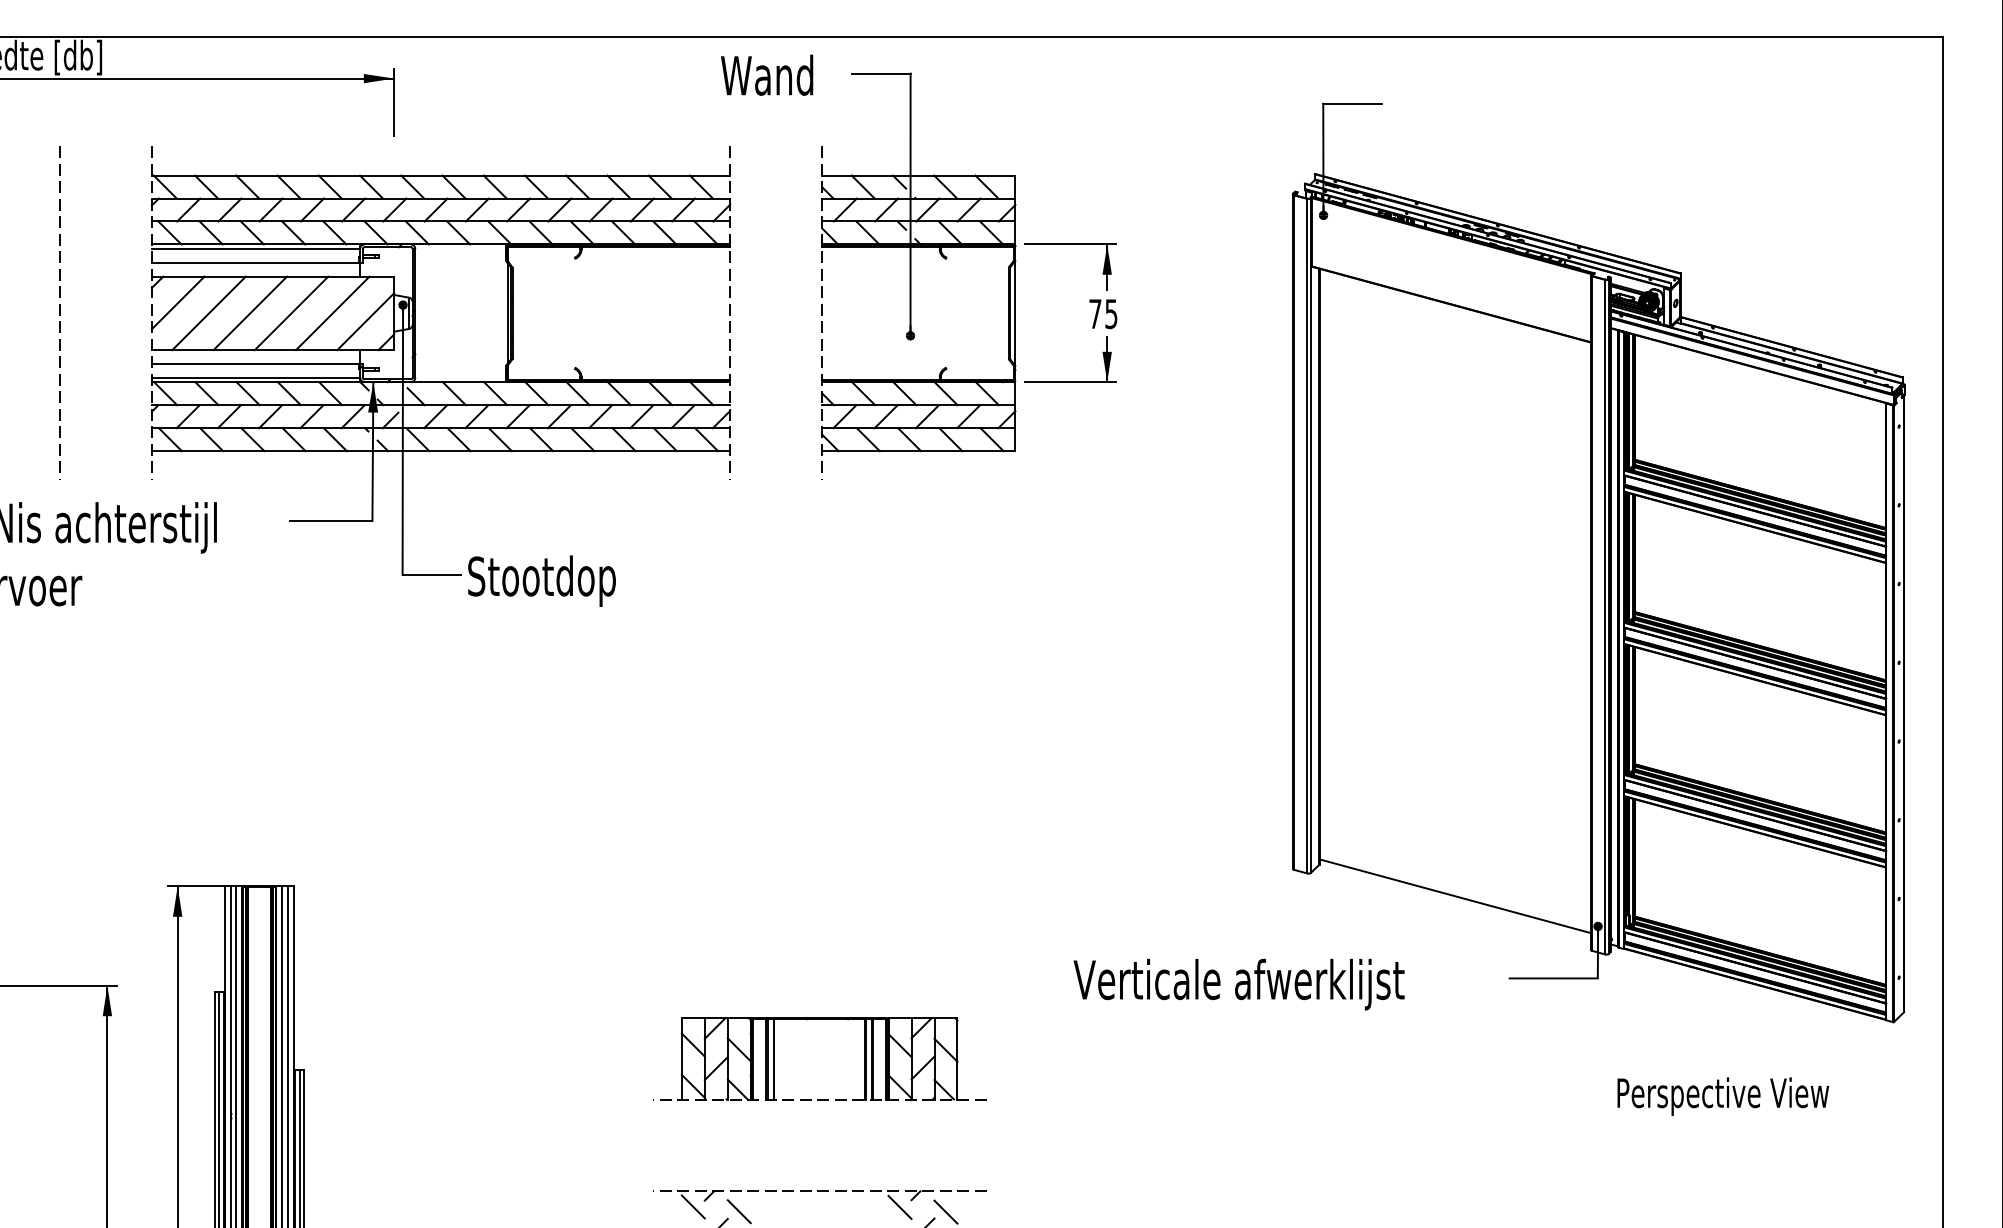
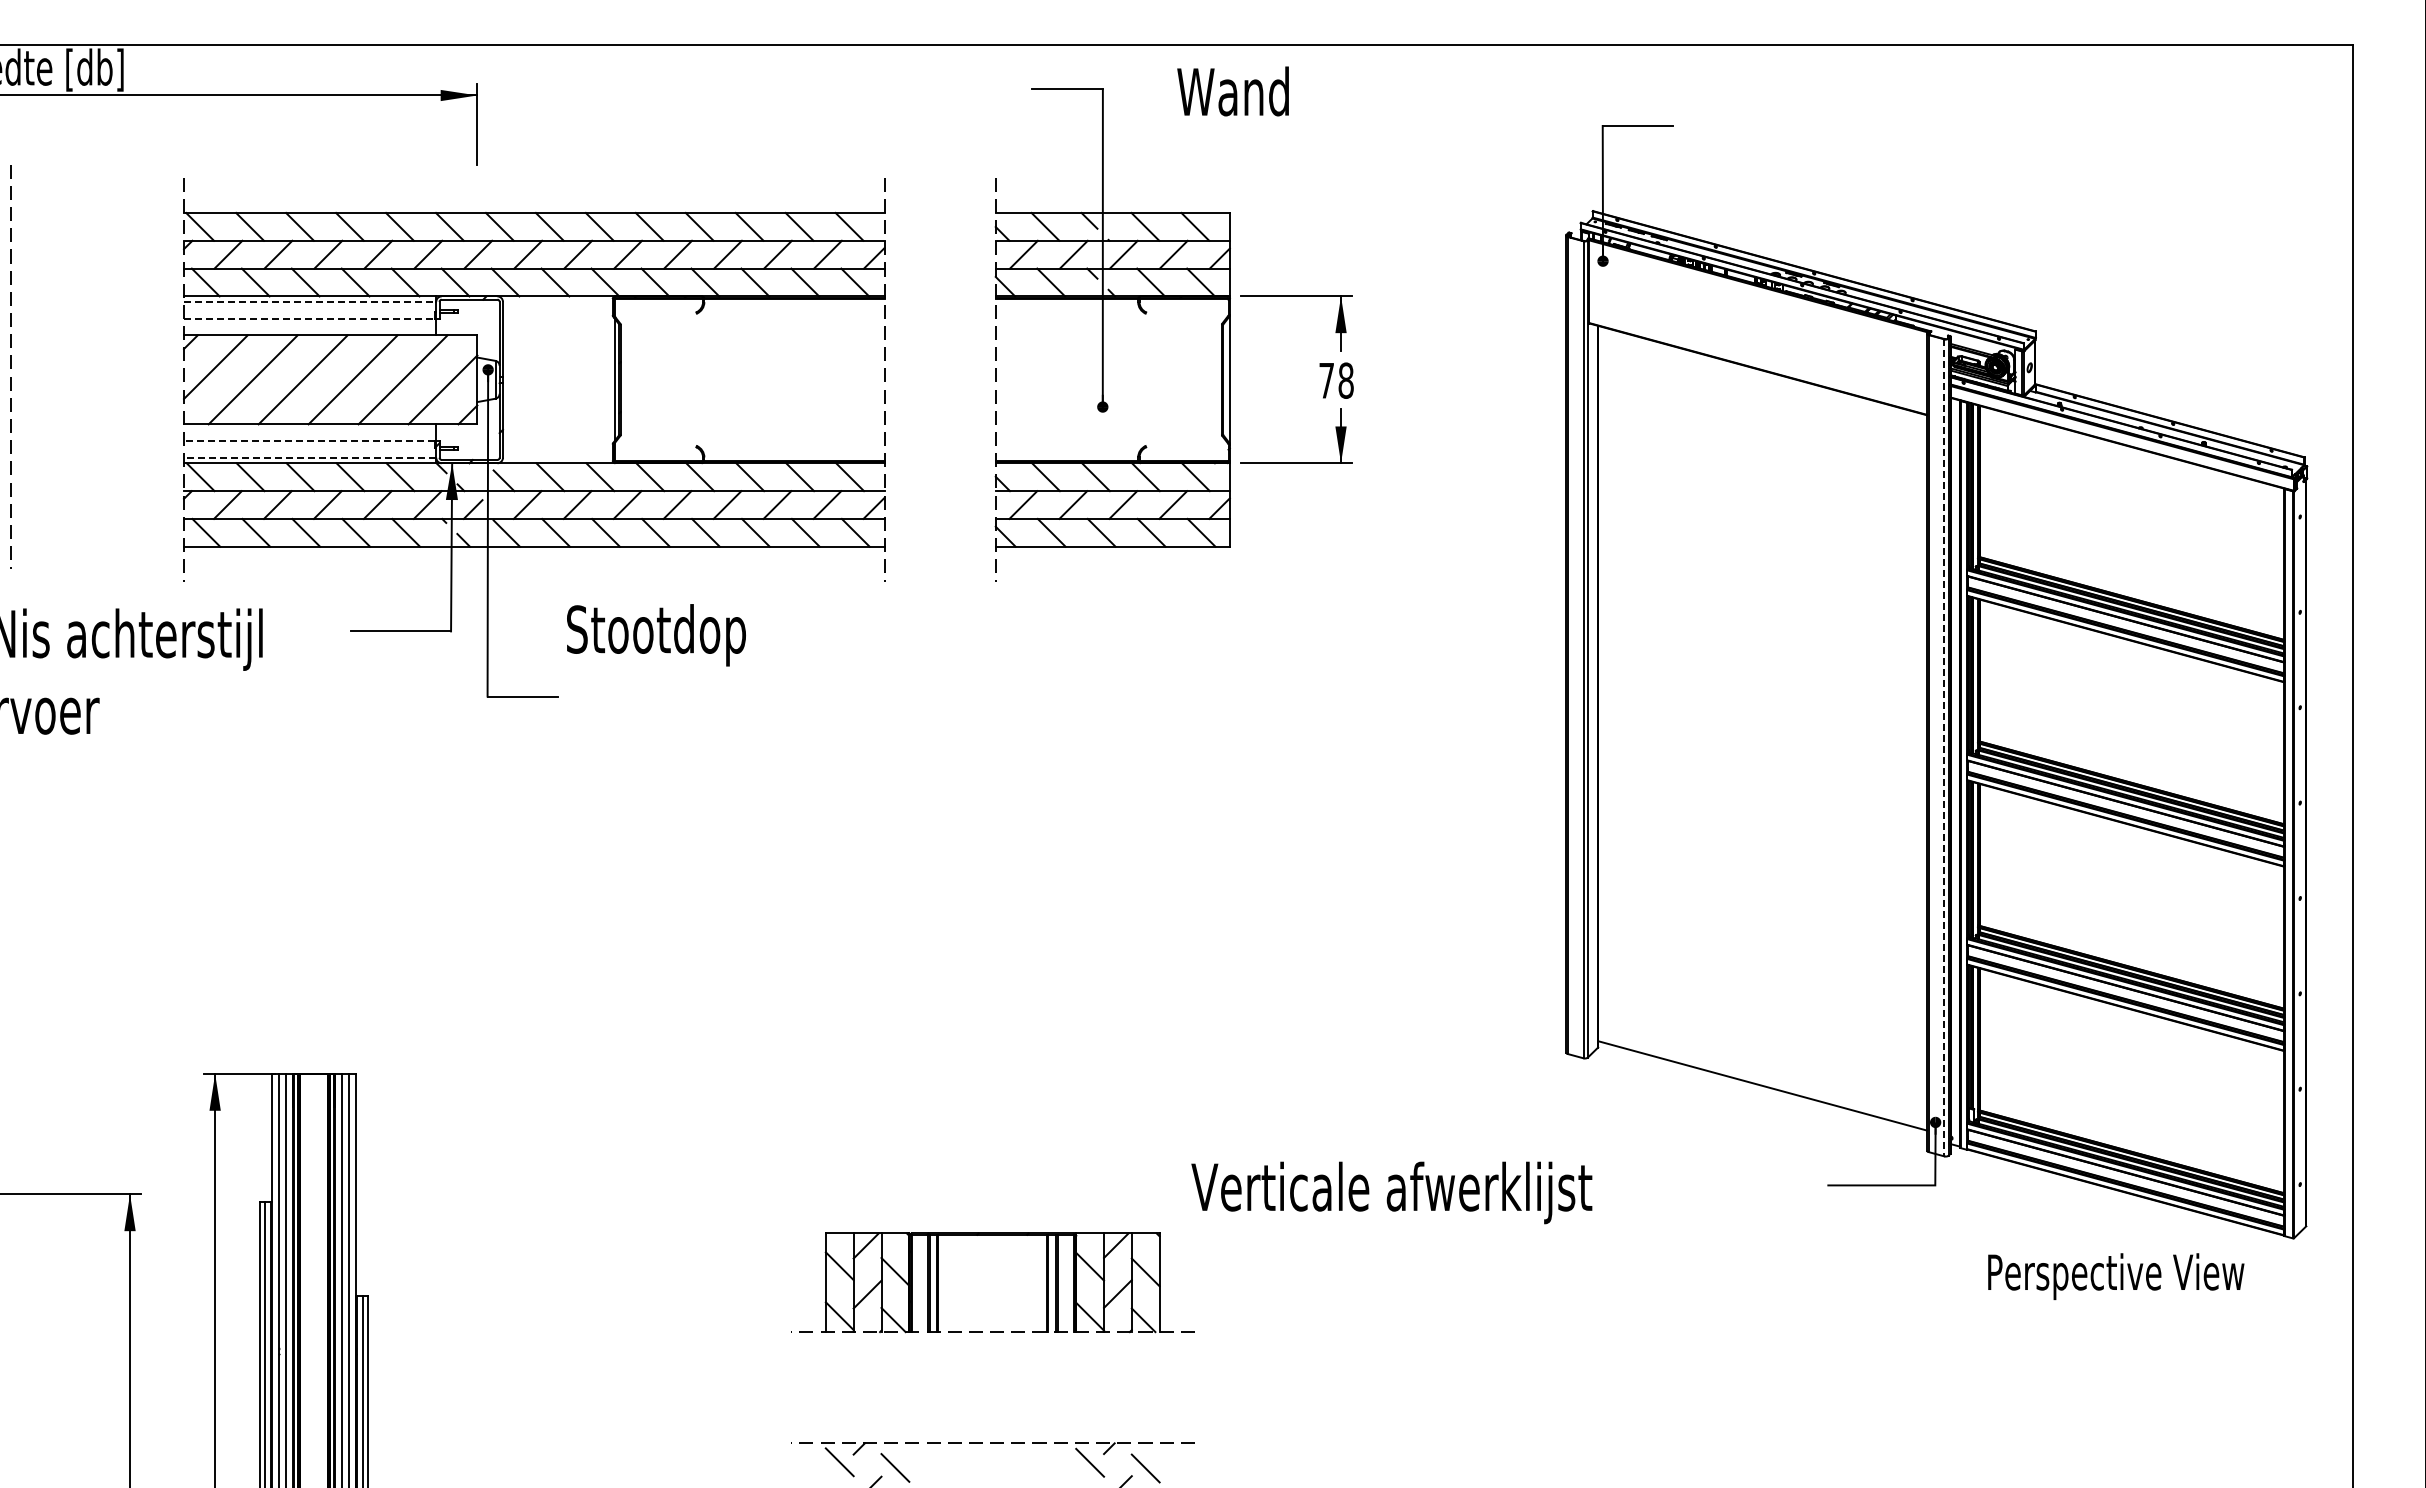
text: (766, 75) -> (1232, 91), moved
line: (256, 248) -> (310, 301), solid -> dashed
line: (255, 262) -> (309, 318), solid -> dashed
line: (59, 313) -> (10, 366), moved
text: (1110, 313) -> (1345, 380), 75 -> 78
line: (254, 364) -> (308, 441), solid -> dashed
line: (255, 377) -> (309, 457), solid -> dashed
text: (542, 581) -> (656, 635), moved
line: (1605, 616) -> (1944, 747), solid -> dashed
text: (1238, 984) -> (1391, 1192), moved
text: (1723, 1096) -> (2116, 1276), moved

